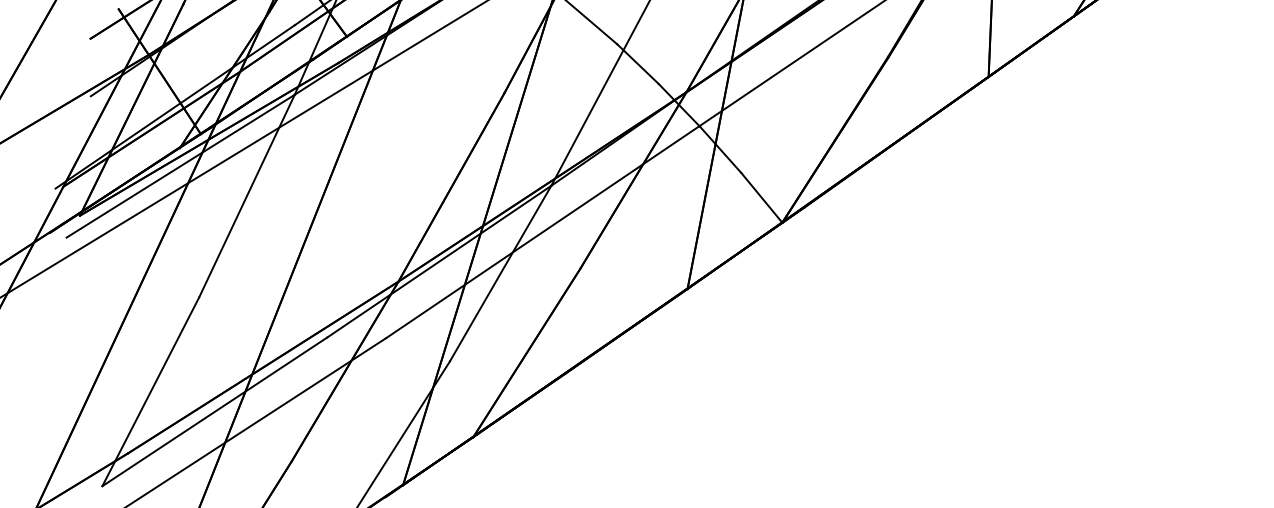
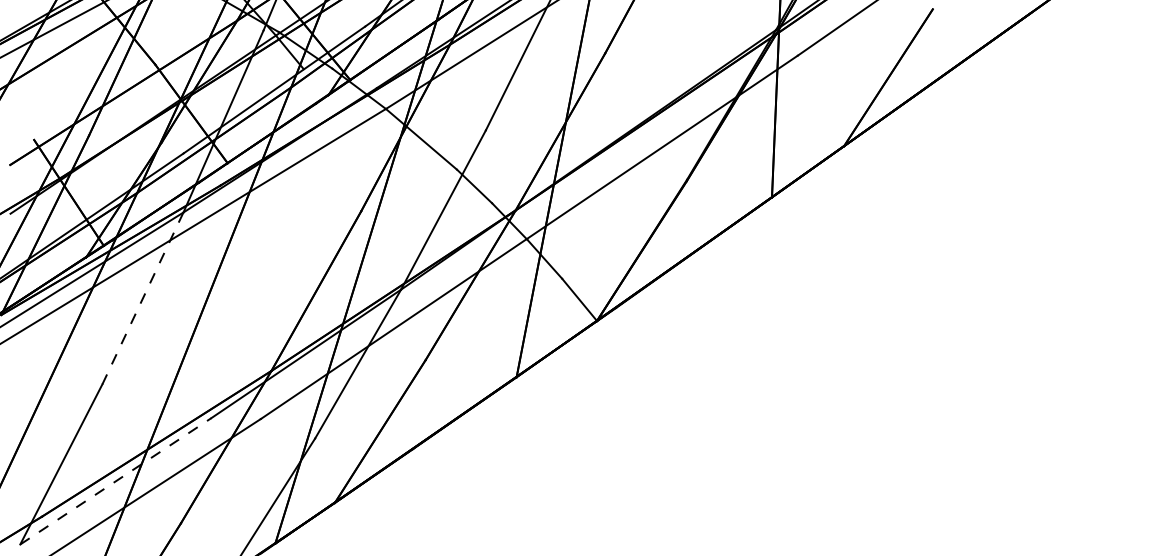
line: (246, 196) -> (142, 298), solid -> dashed
line: (215, 411) -> (116, 481), solid -> dashed

